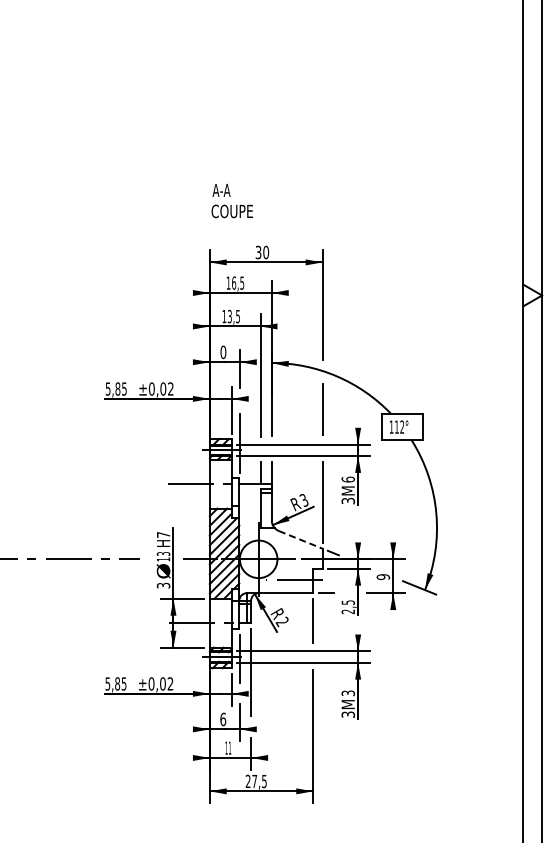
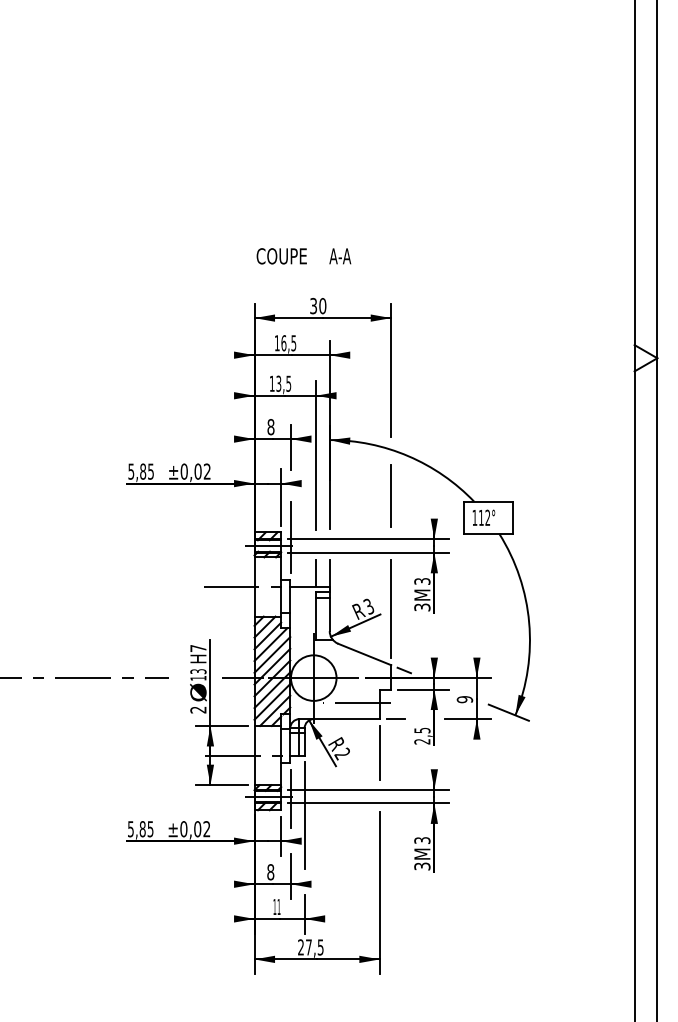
text: (221, 190) -> (340, 256), moved
text: (223, 352) -> (271, 427), 0 -> 8
text: (348, 479) -> (422, 581), 6 -> 3
line: (300, 539) -> (364, 654), dashed -> solid
text: (163, 585) -> (198, 709), 3 -> 2
text: (223, 718) -> (271, 871), 6 -> 8

